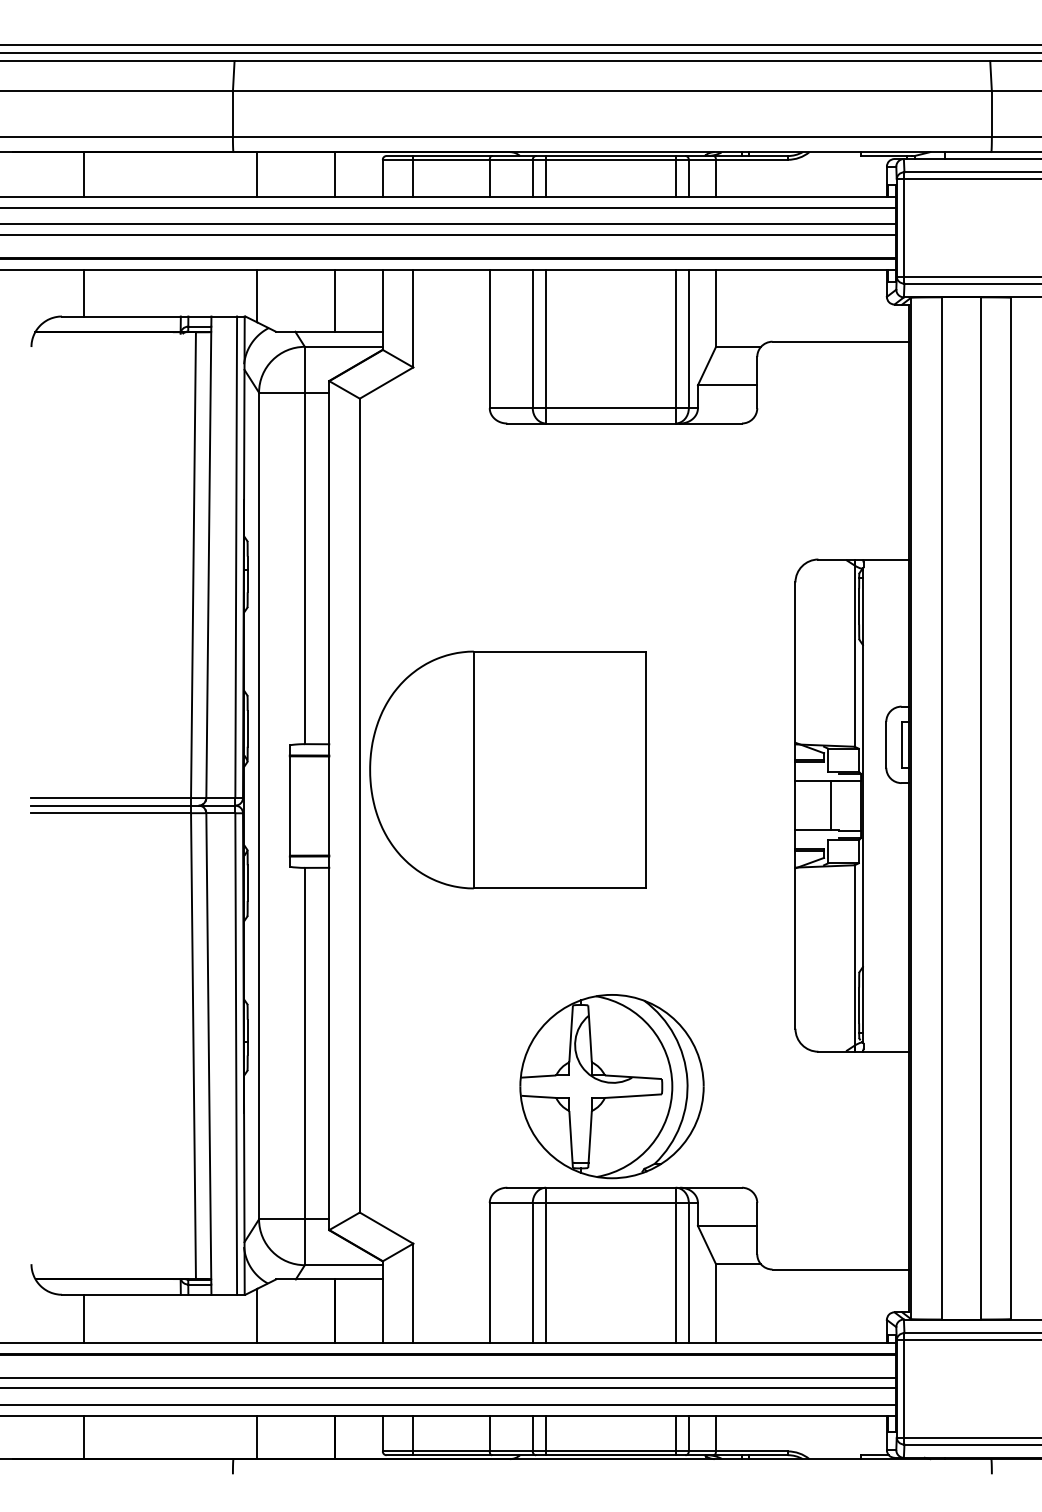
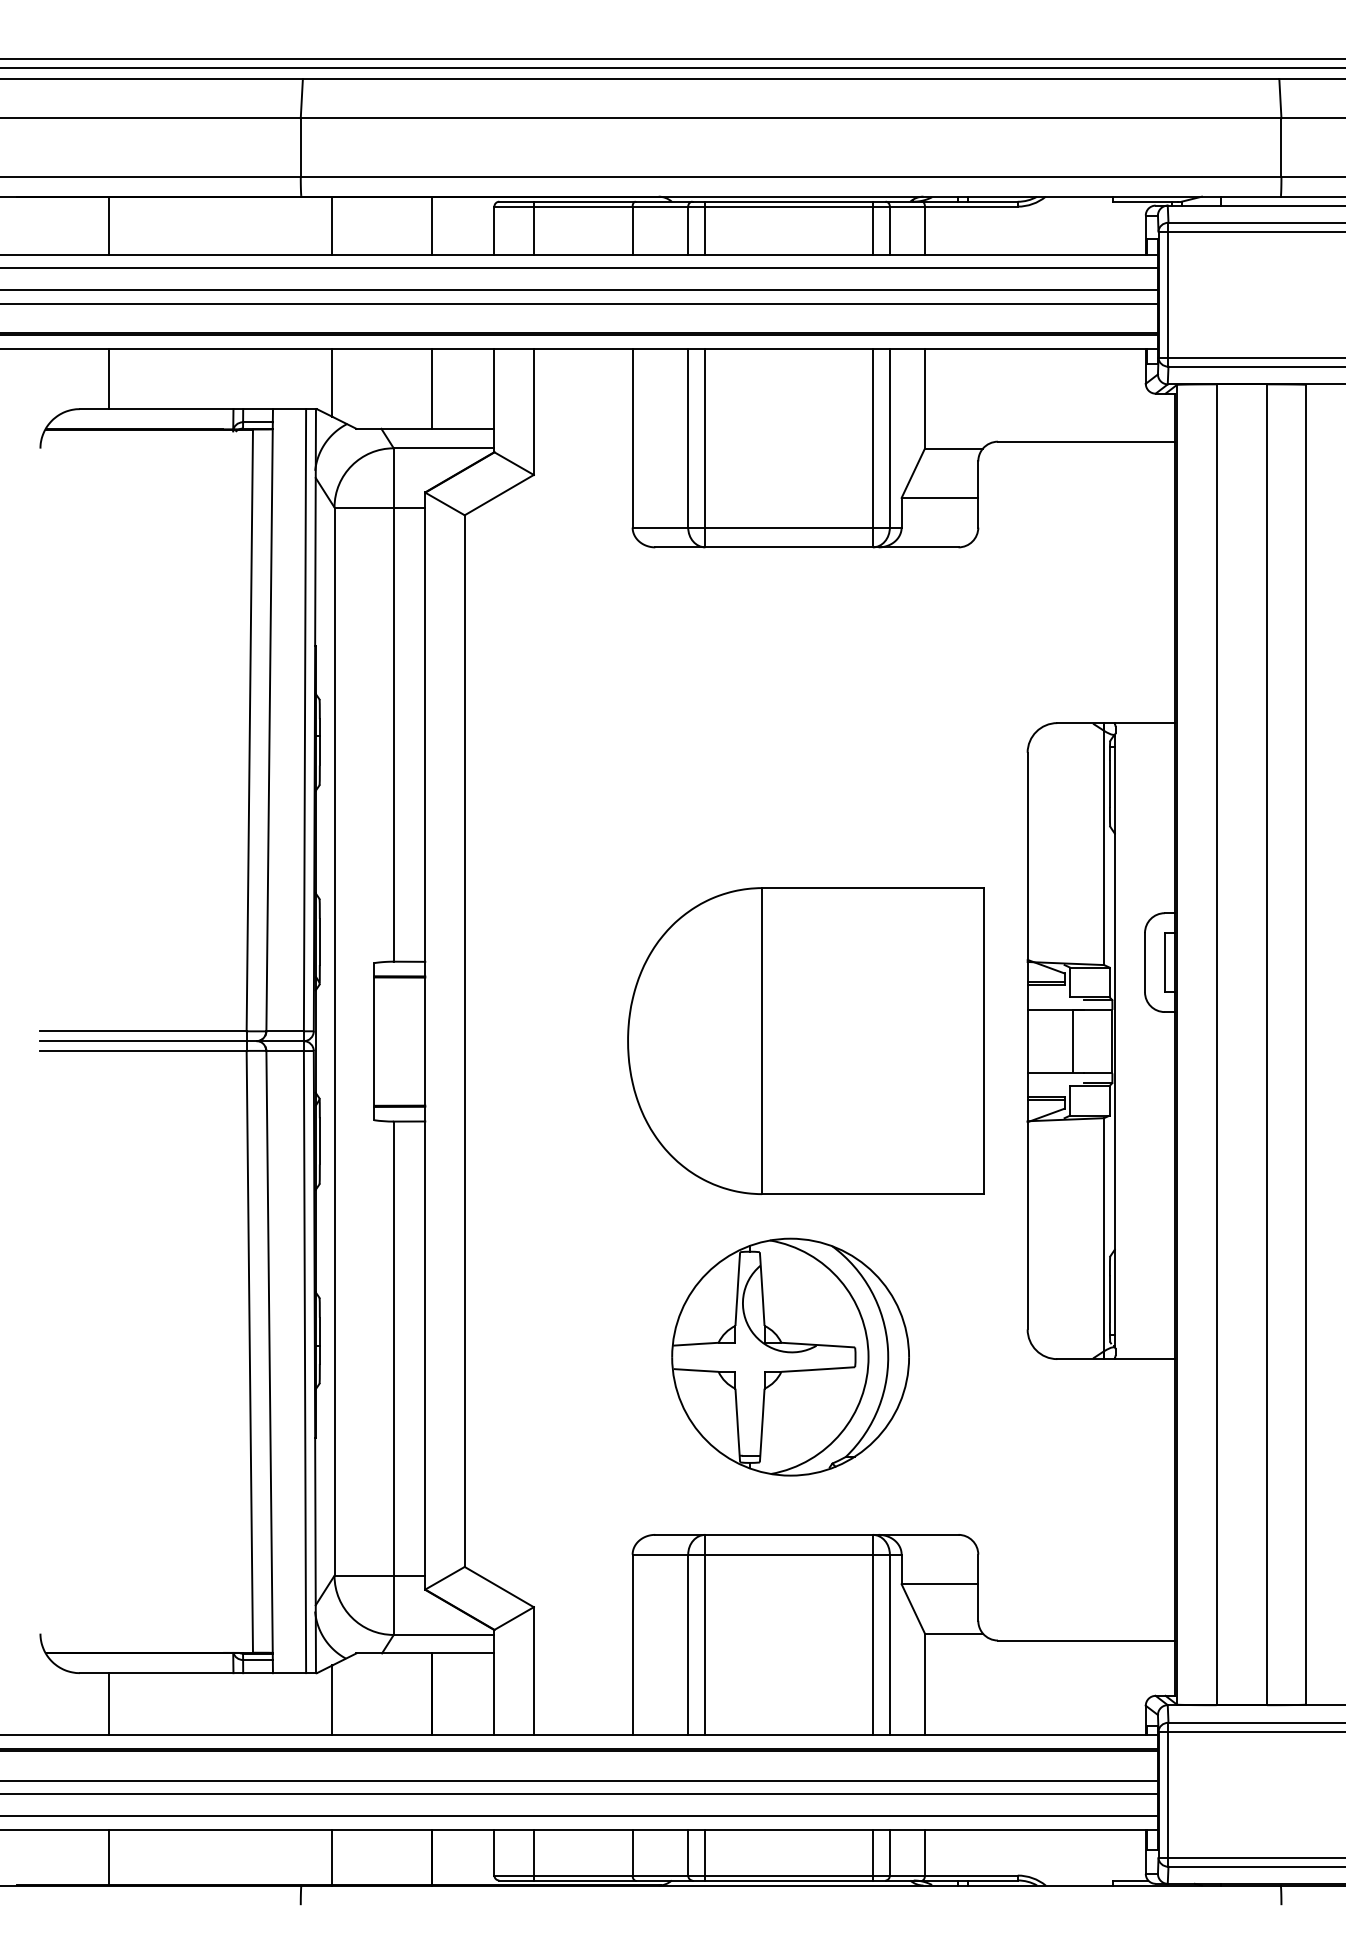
part: (507, 769) -> (805, 1040), moved
part: (611, 1086) -> (790, 1356), moved

